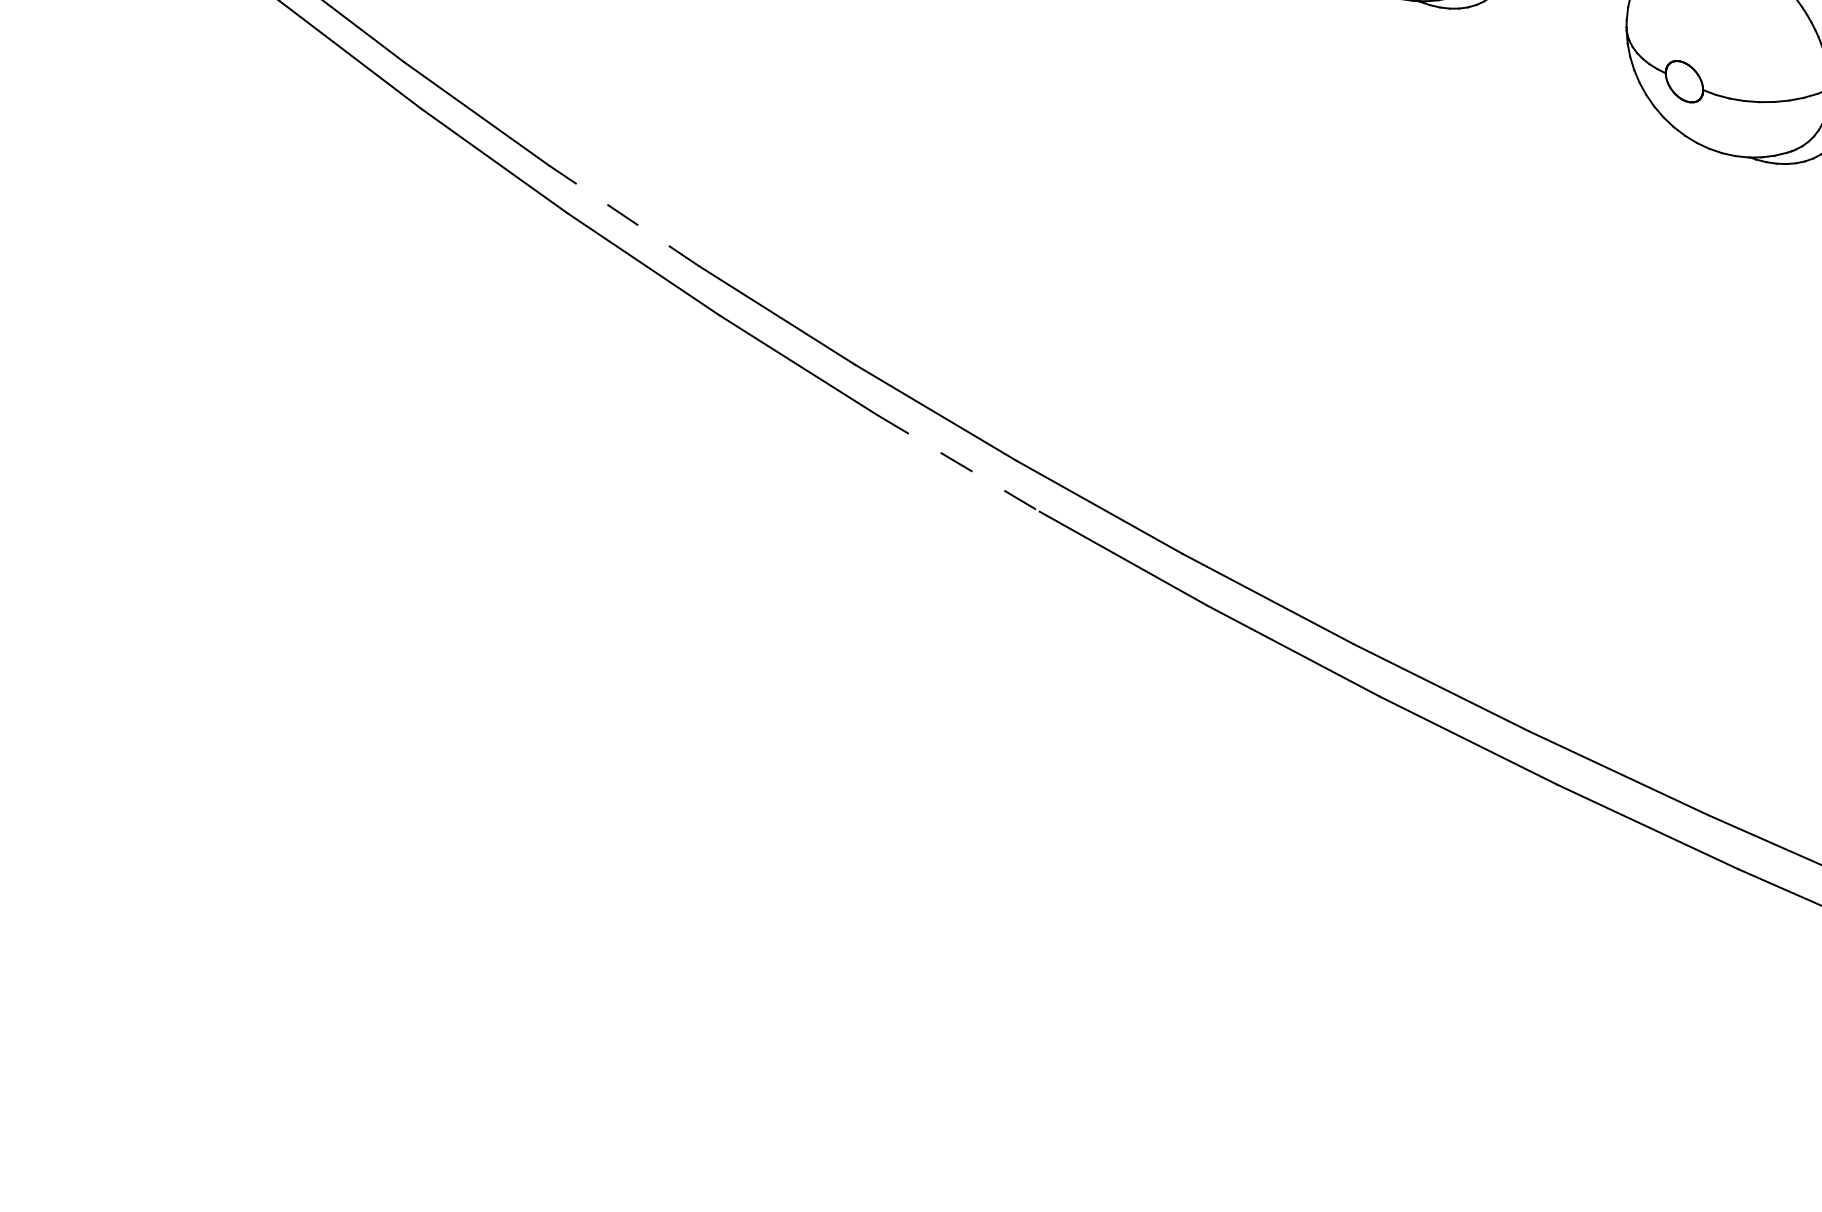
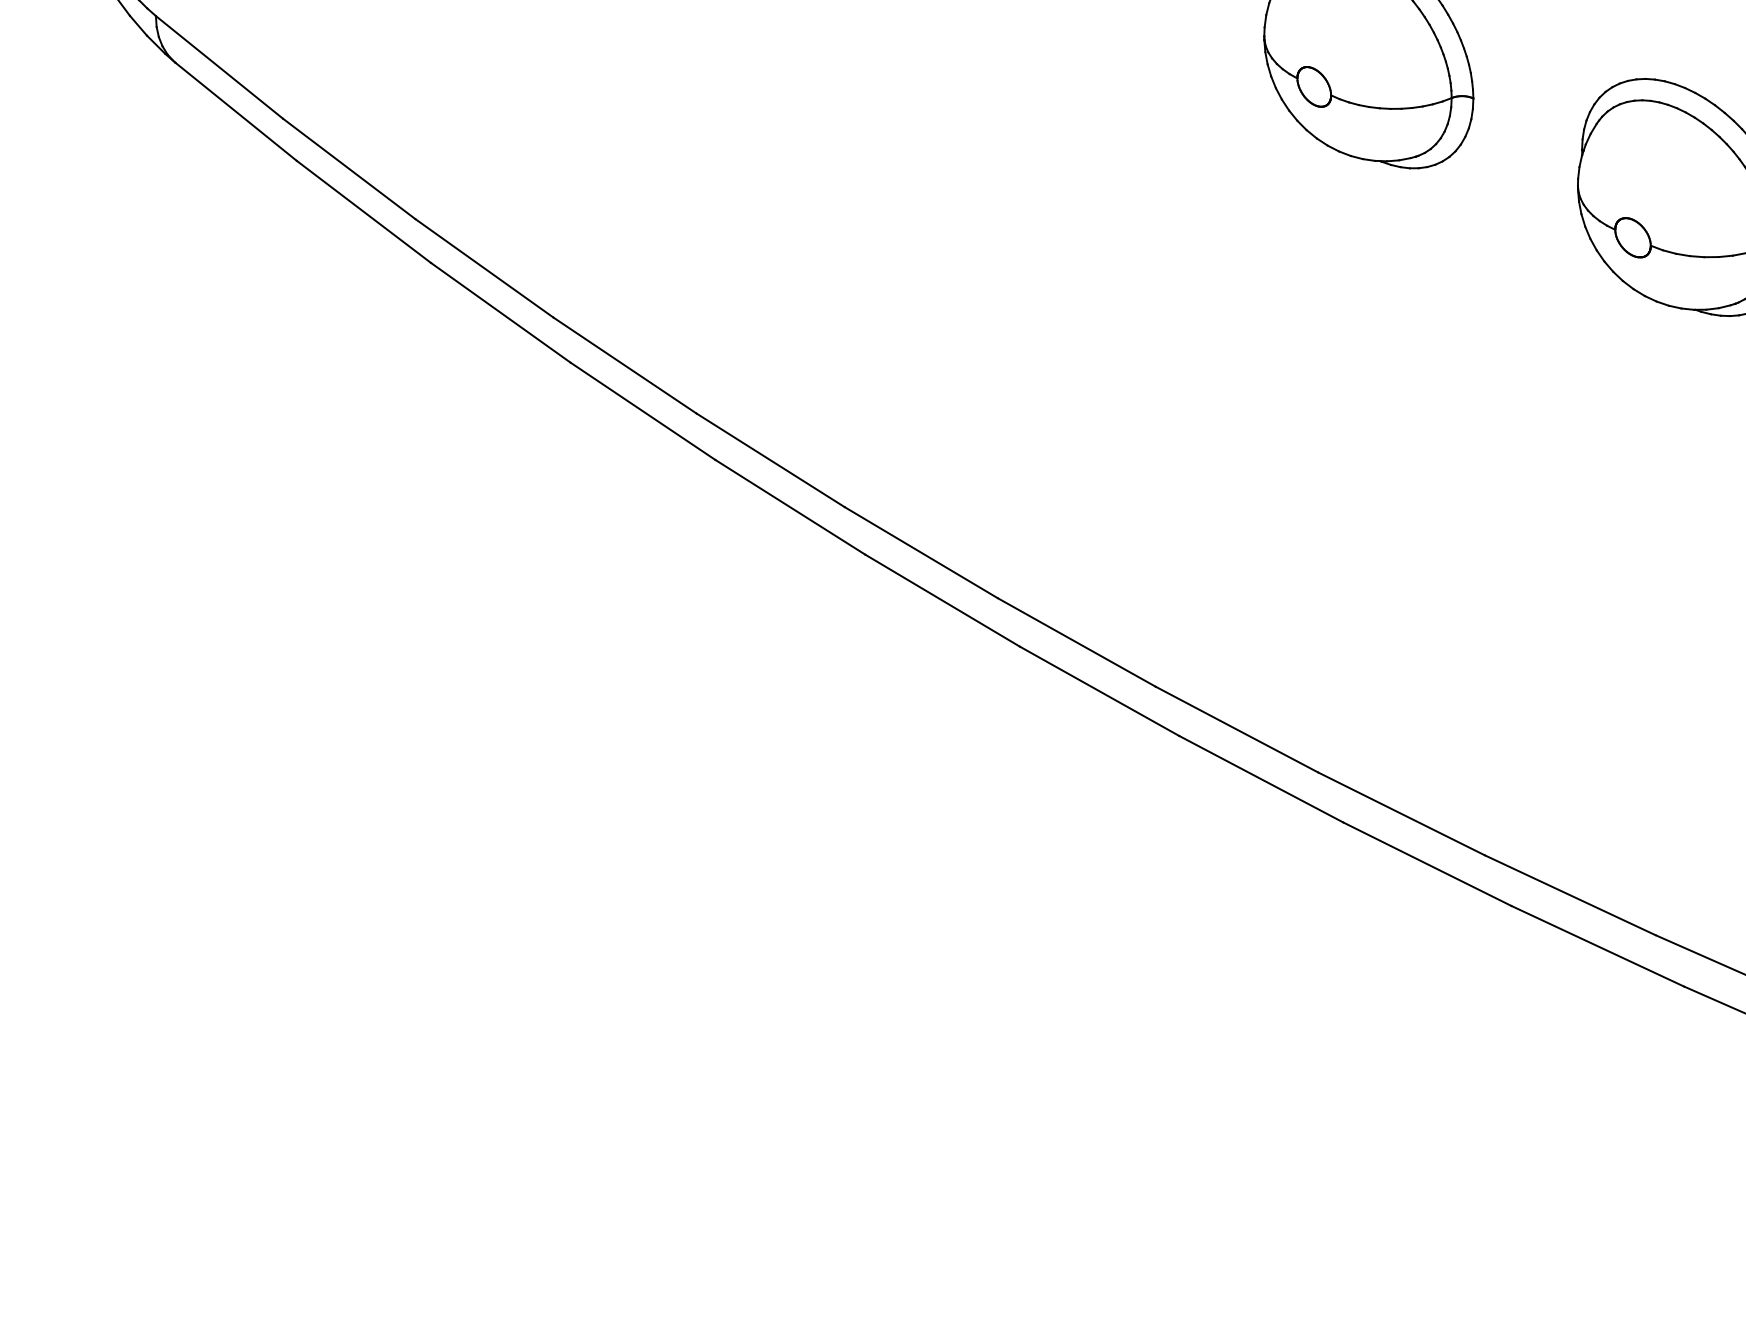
line: (623, 216) -> (624, 365), dashed -> solid
line: (958, 463) -> (942, 600), dashed -> solid

